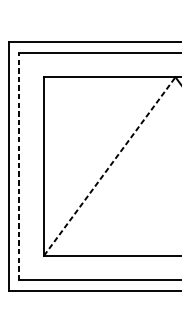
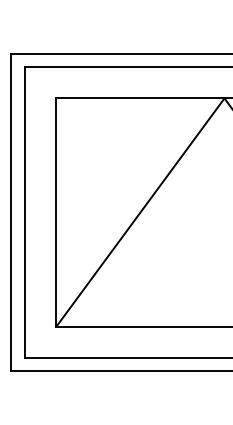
line: (19, 165) -> (24, 211), dashed -> solid
line: (109, 166) -> (140, 212), dashed -> solid

